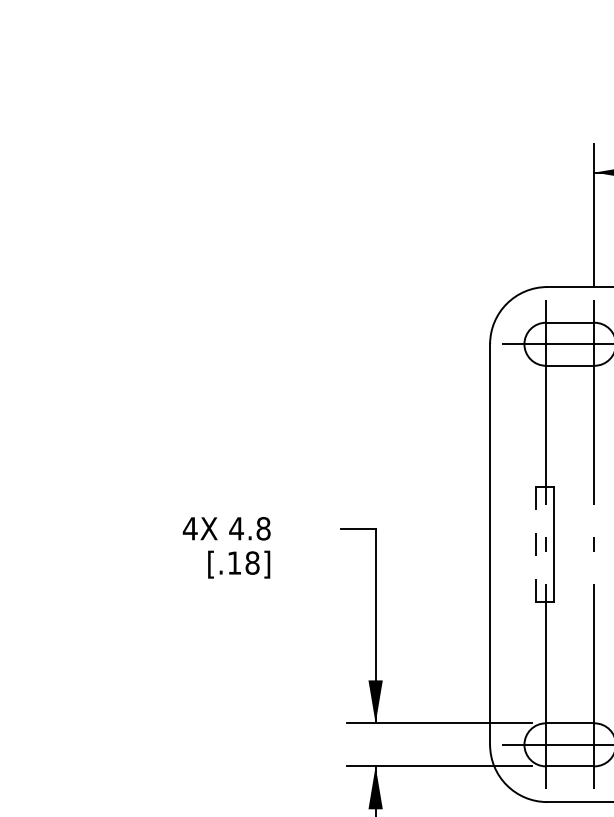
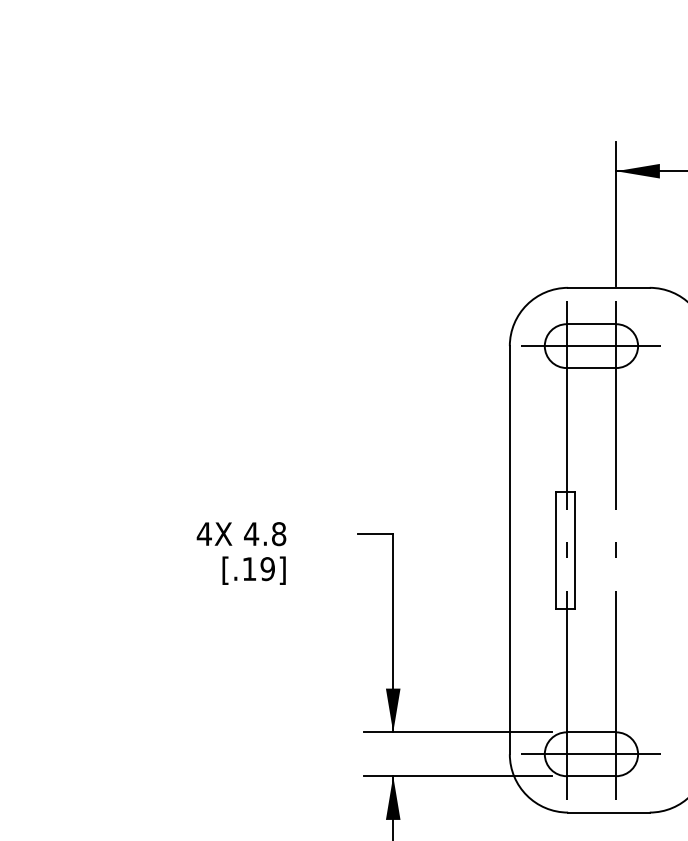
line: (535, 544) -> (556, 550), dashed -> solid
text: (252, 563) -> (267, 569), [.18] -> [.19]

